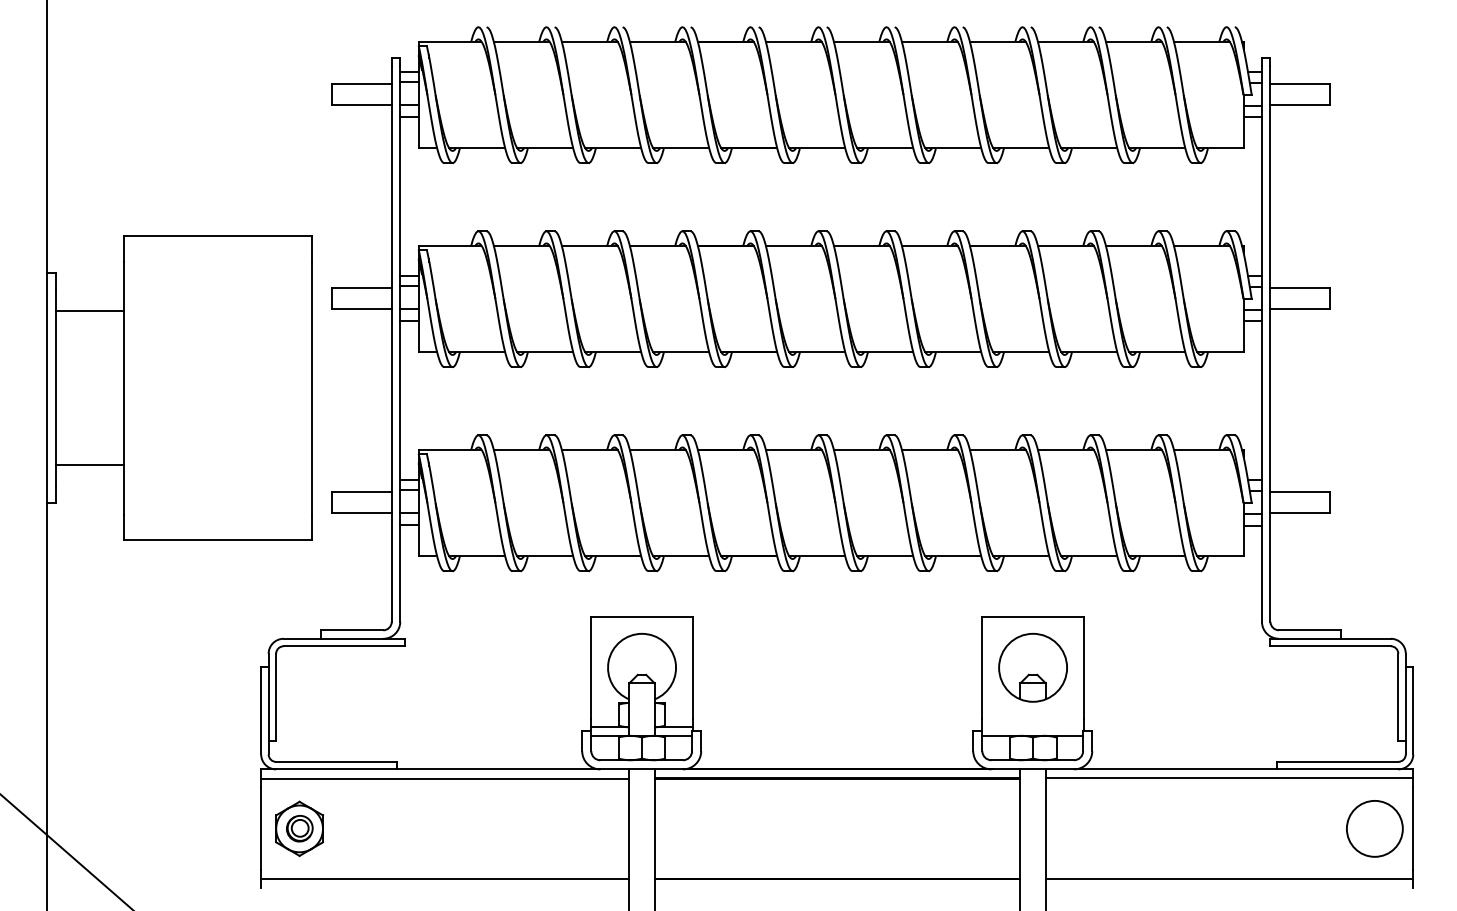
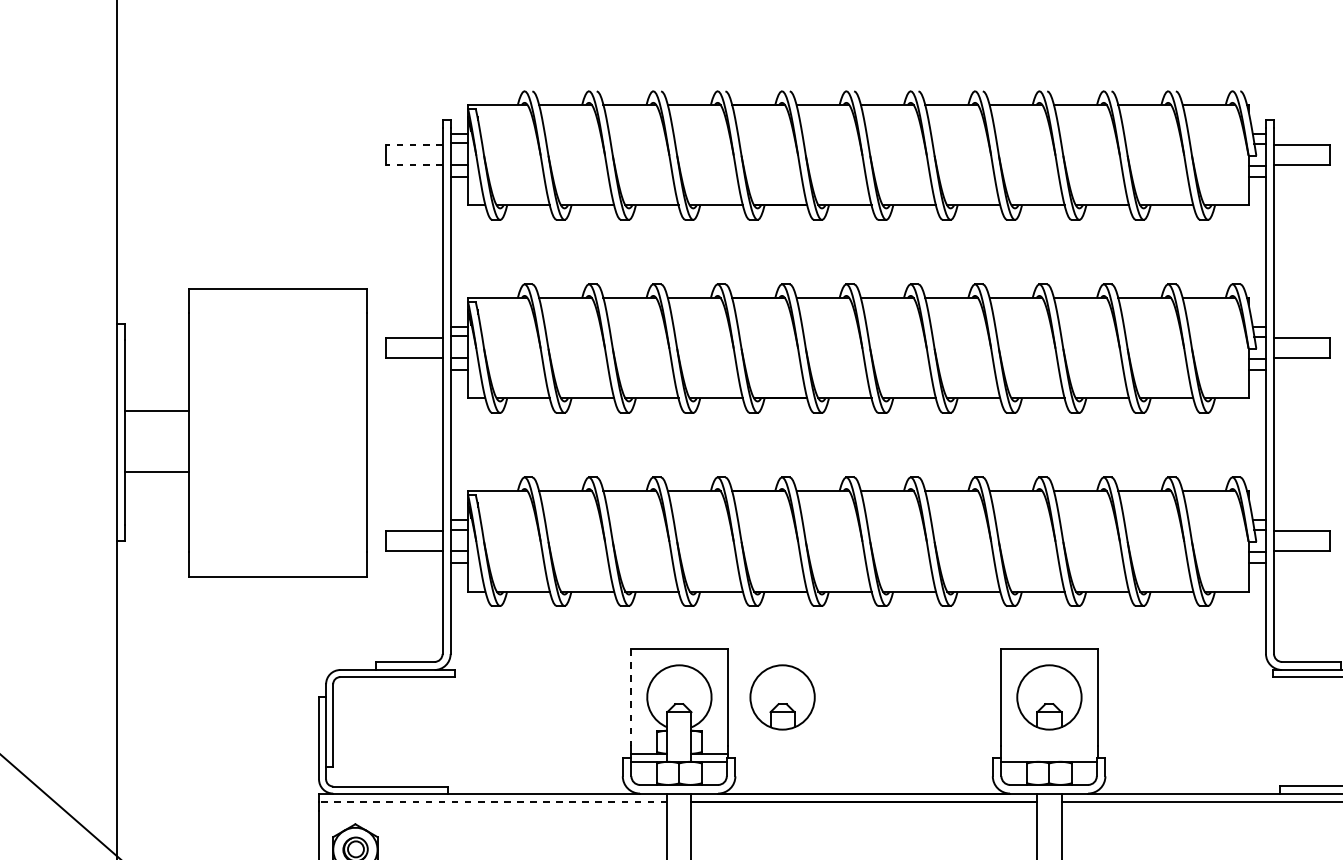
line: (362, 84) -> (414, 145), solid -> dashed
line: (362, 105) -> (414, 165), solid -> dashed
line: (89, 310) -> (156, 410), moved
line: (89, 465) -> (156, 471), moved
part: (750, 667) -> (782, 697), added
line: (591, 668) -> (631, 698), solid -> dashed
line: (444, 778) -> (492, 802), solid -> dashed

